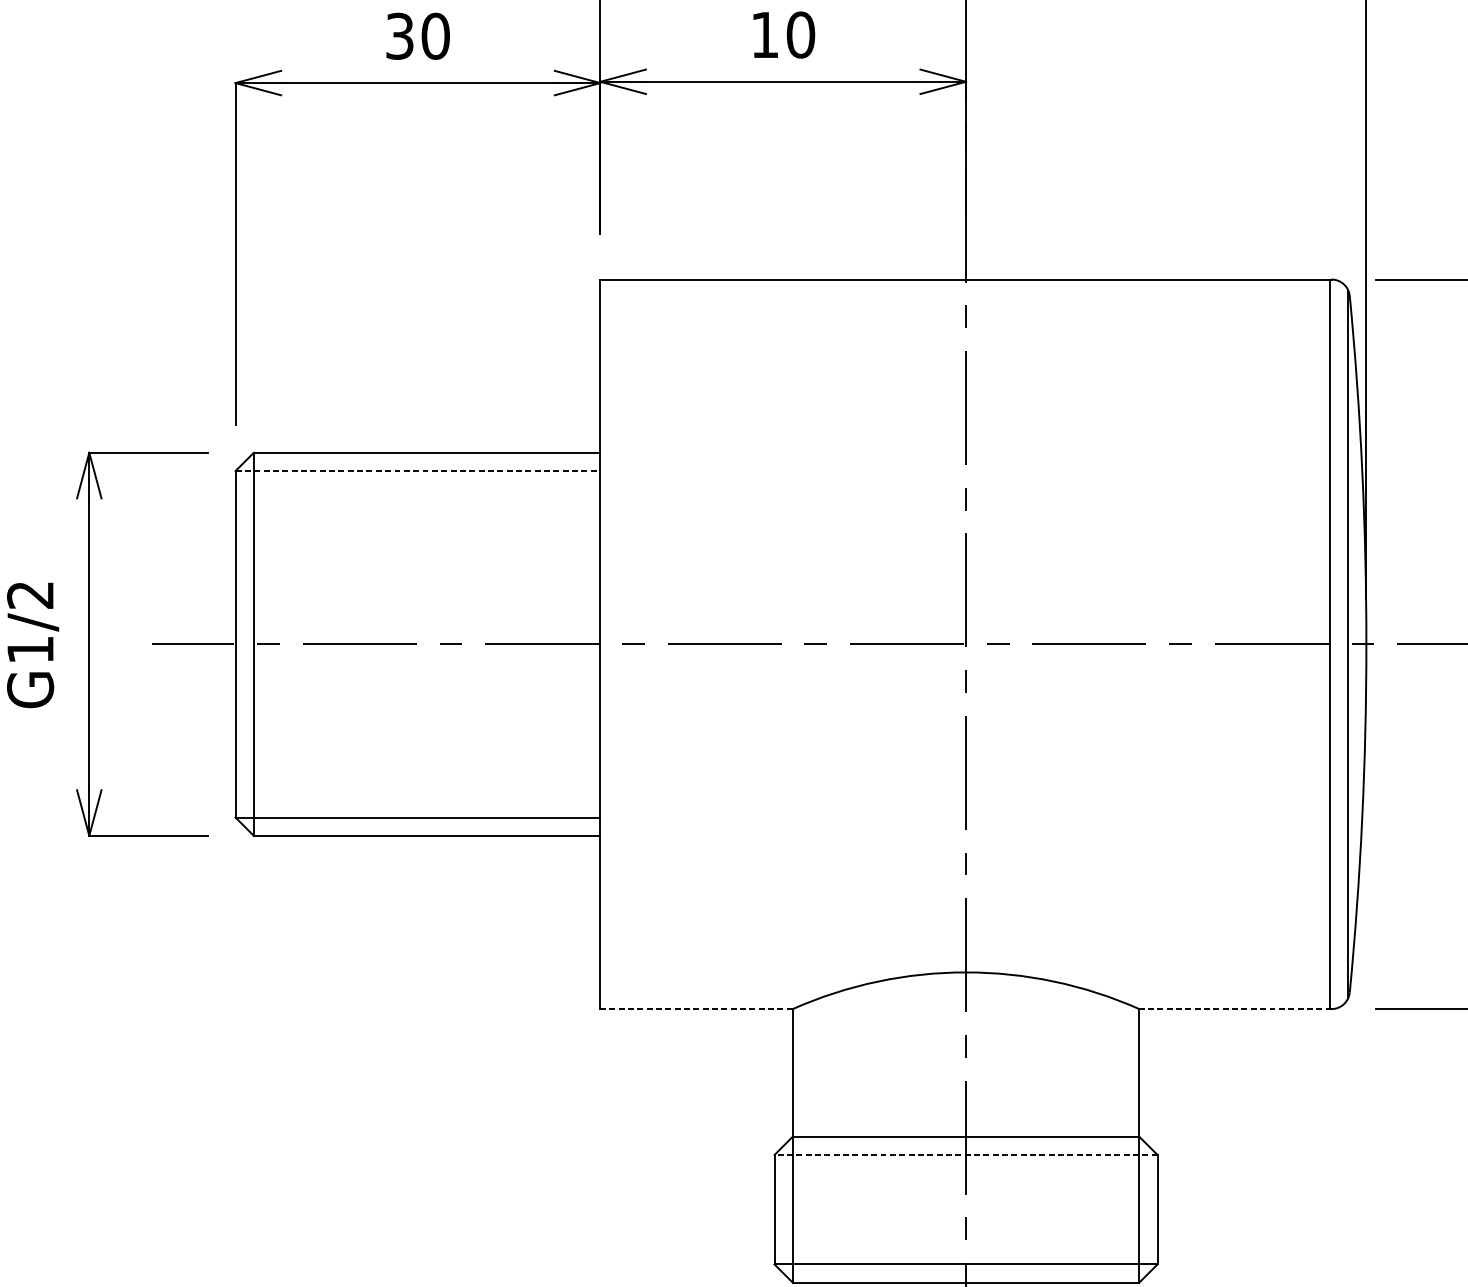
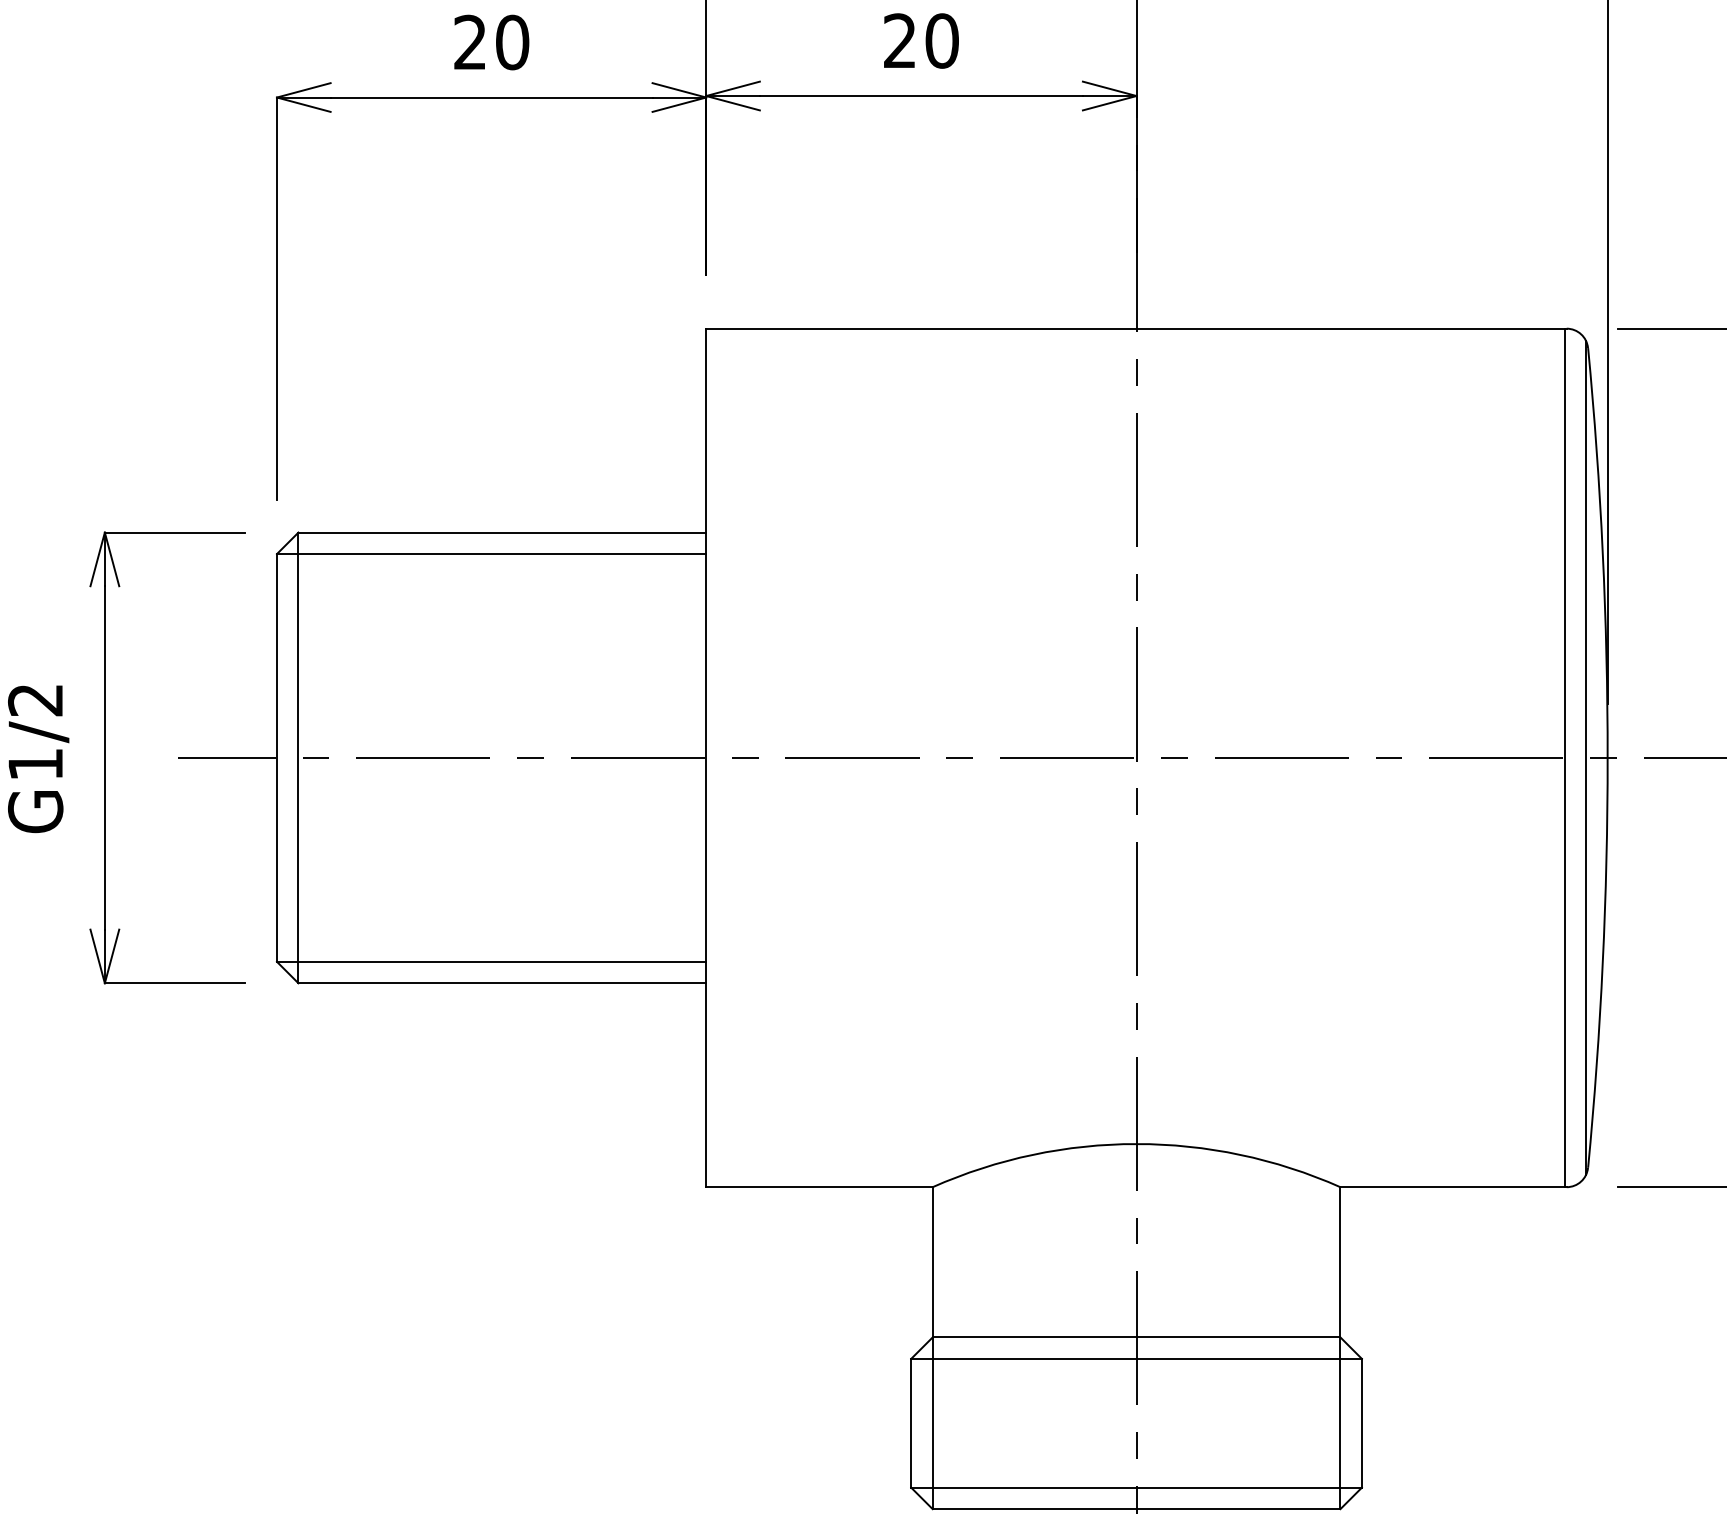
text: (764, 34) -> (899, 40), 10 -> 20
text: (400, 36) -> (470, 42), 30 -> 20
line: (417, 471) -> (491, 554), dashed -> solid
line: (695, 1009) -> (818, 1187), dashed -> solid
line: (1235, 1009) -> (1453, 1187), dashed -> solid
line: (965, 1154) -> (1136, 1358), dashed -> solid

